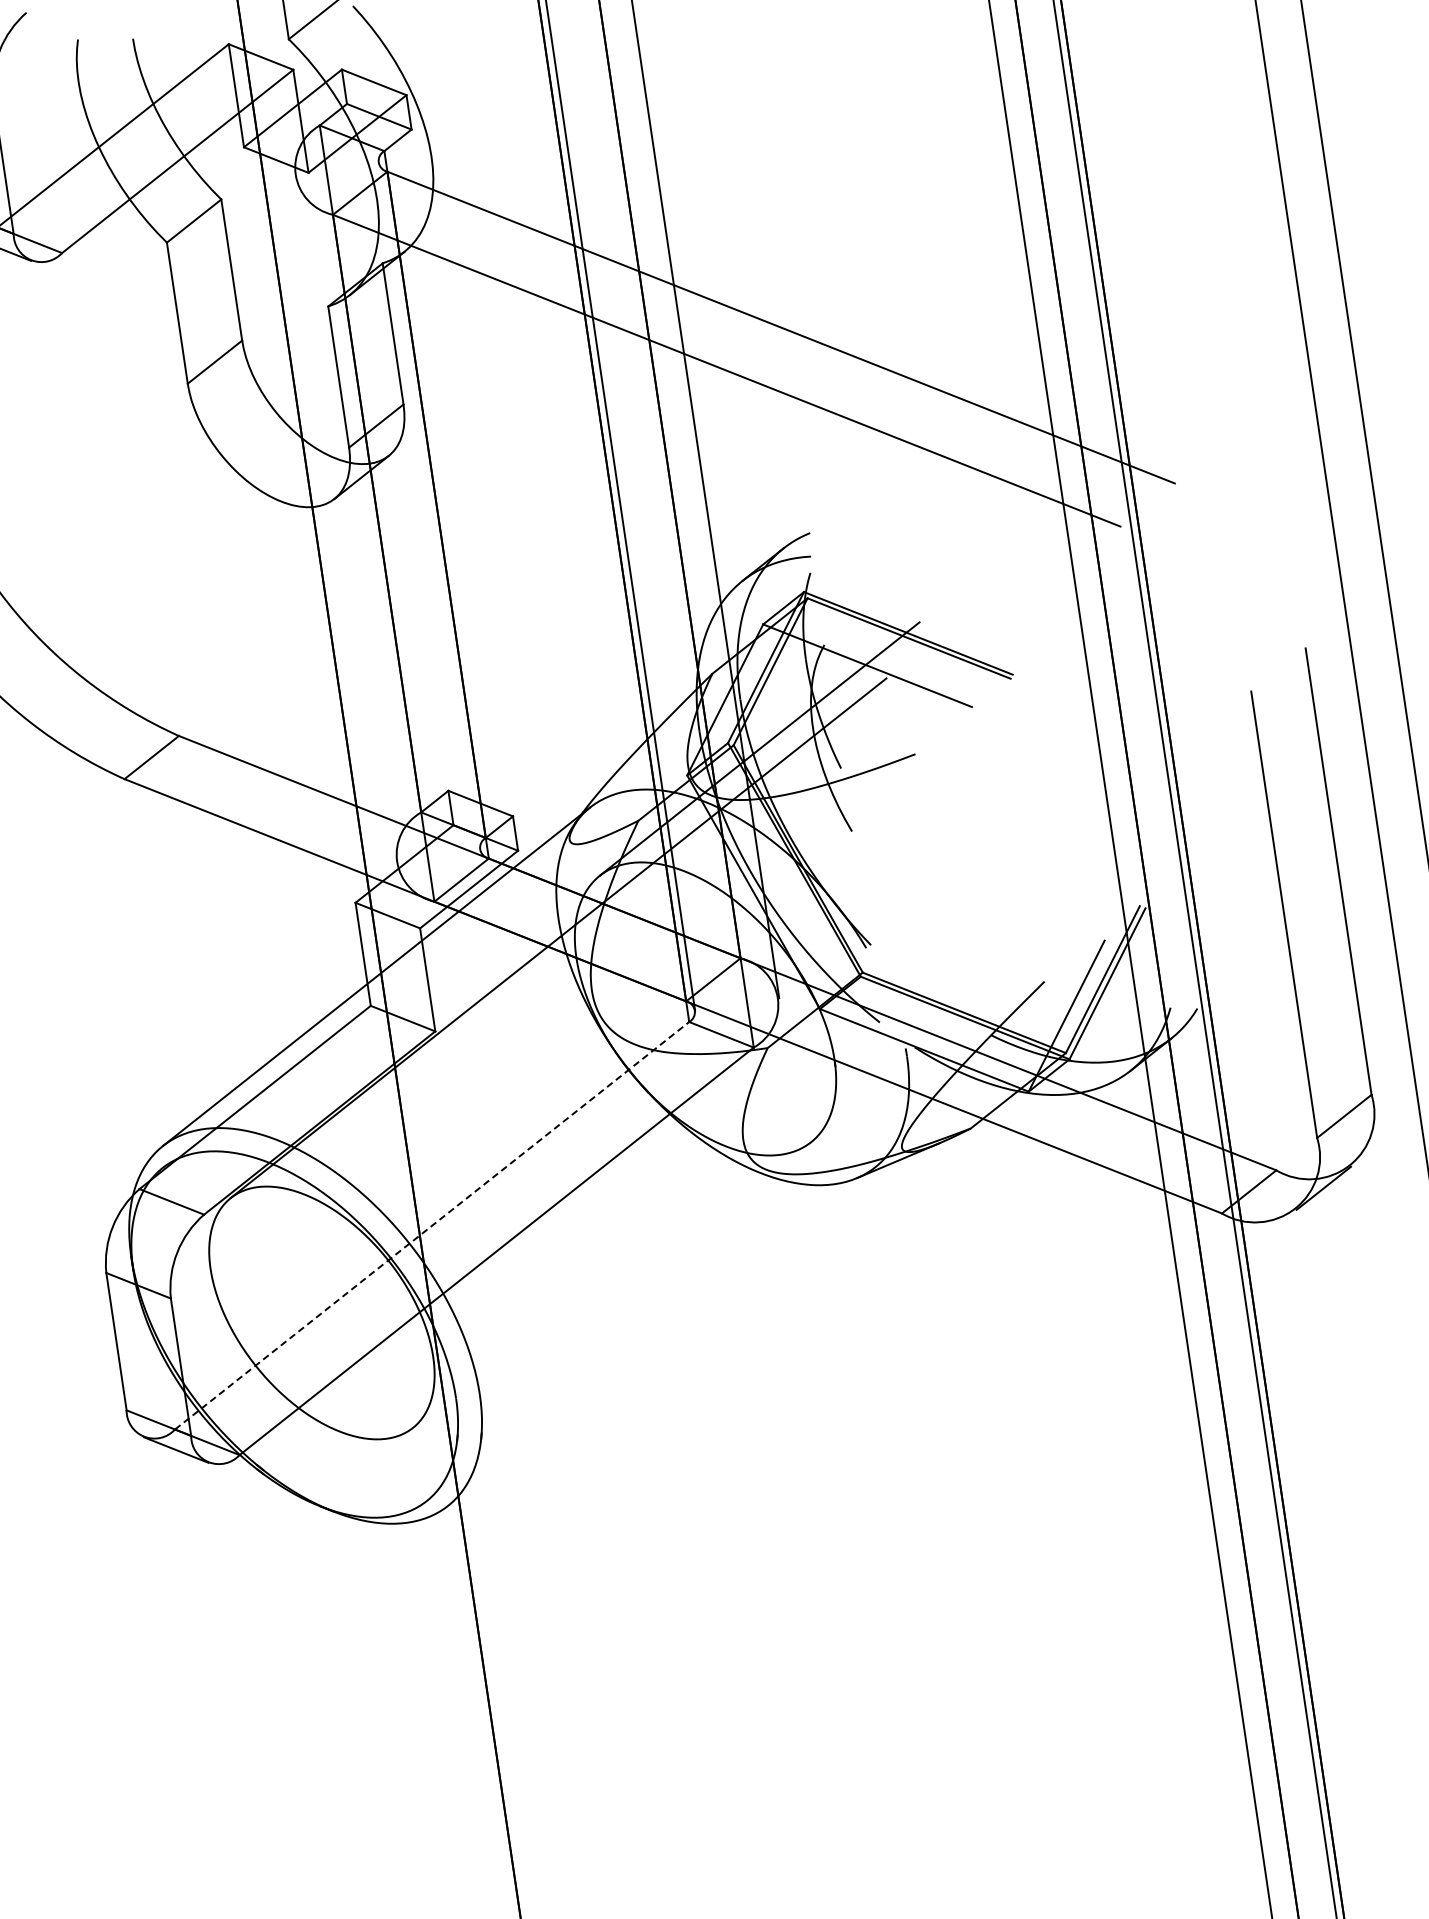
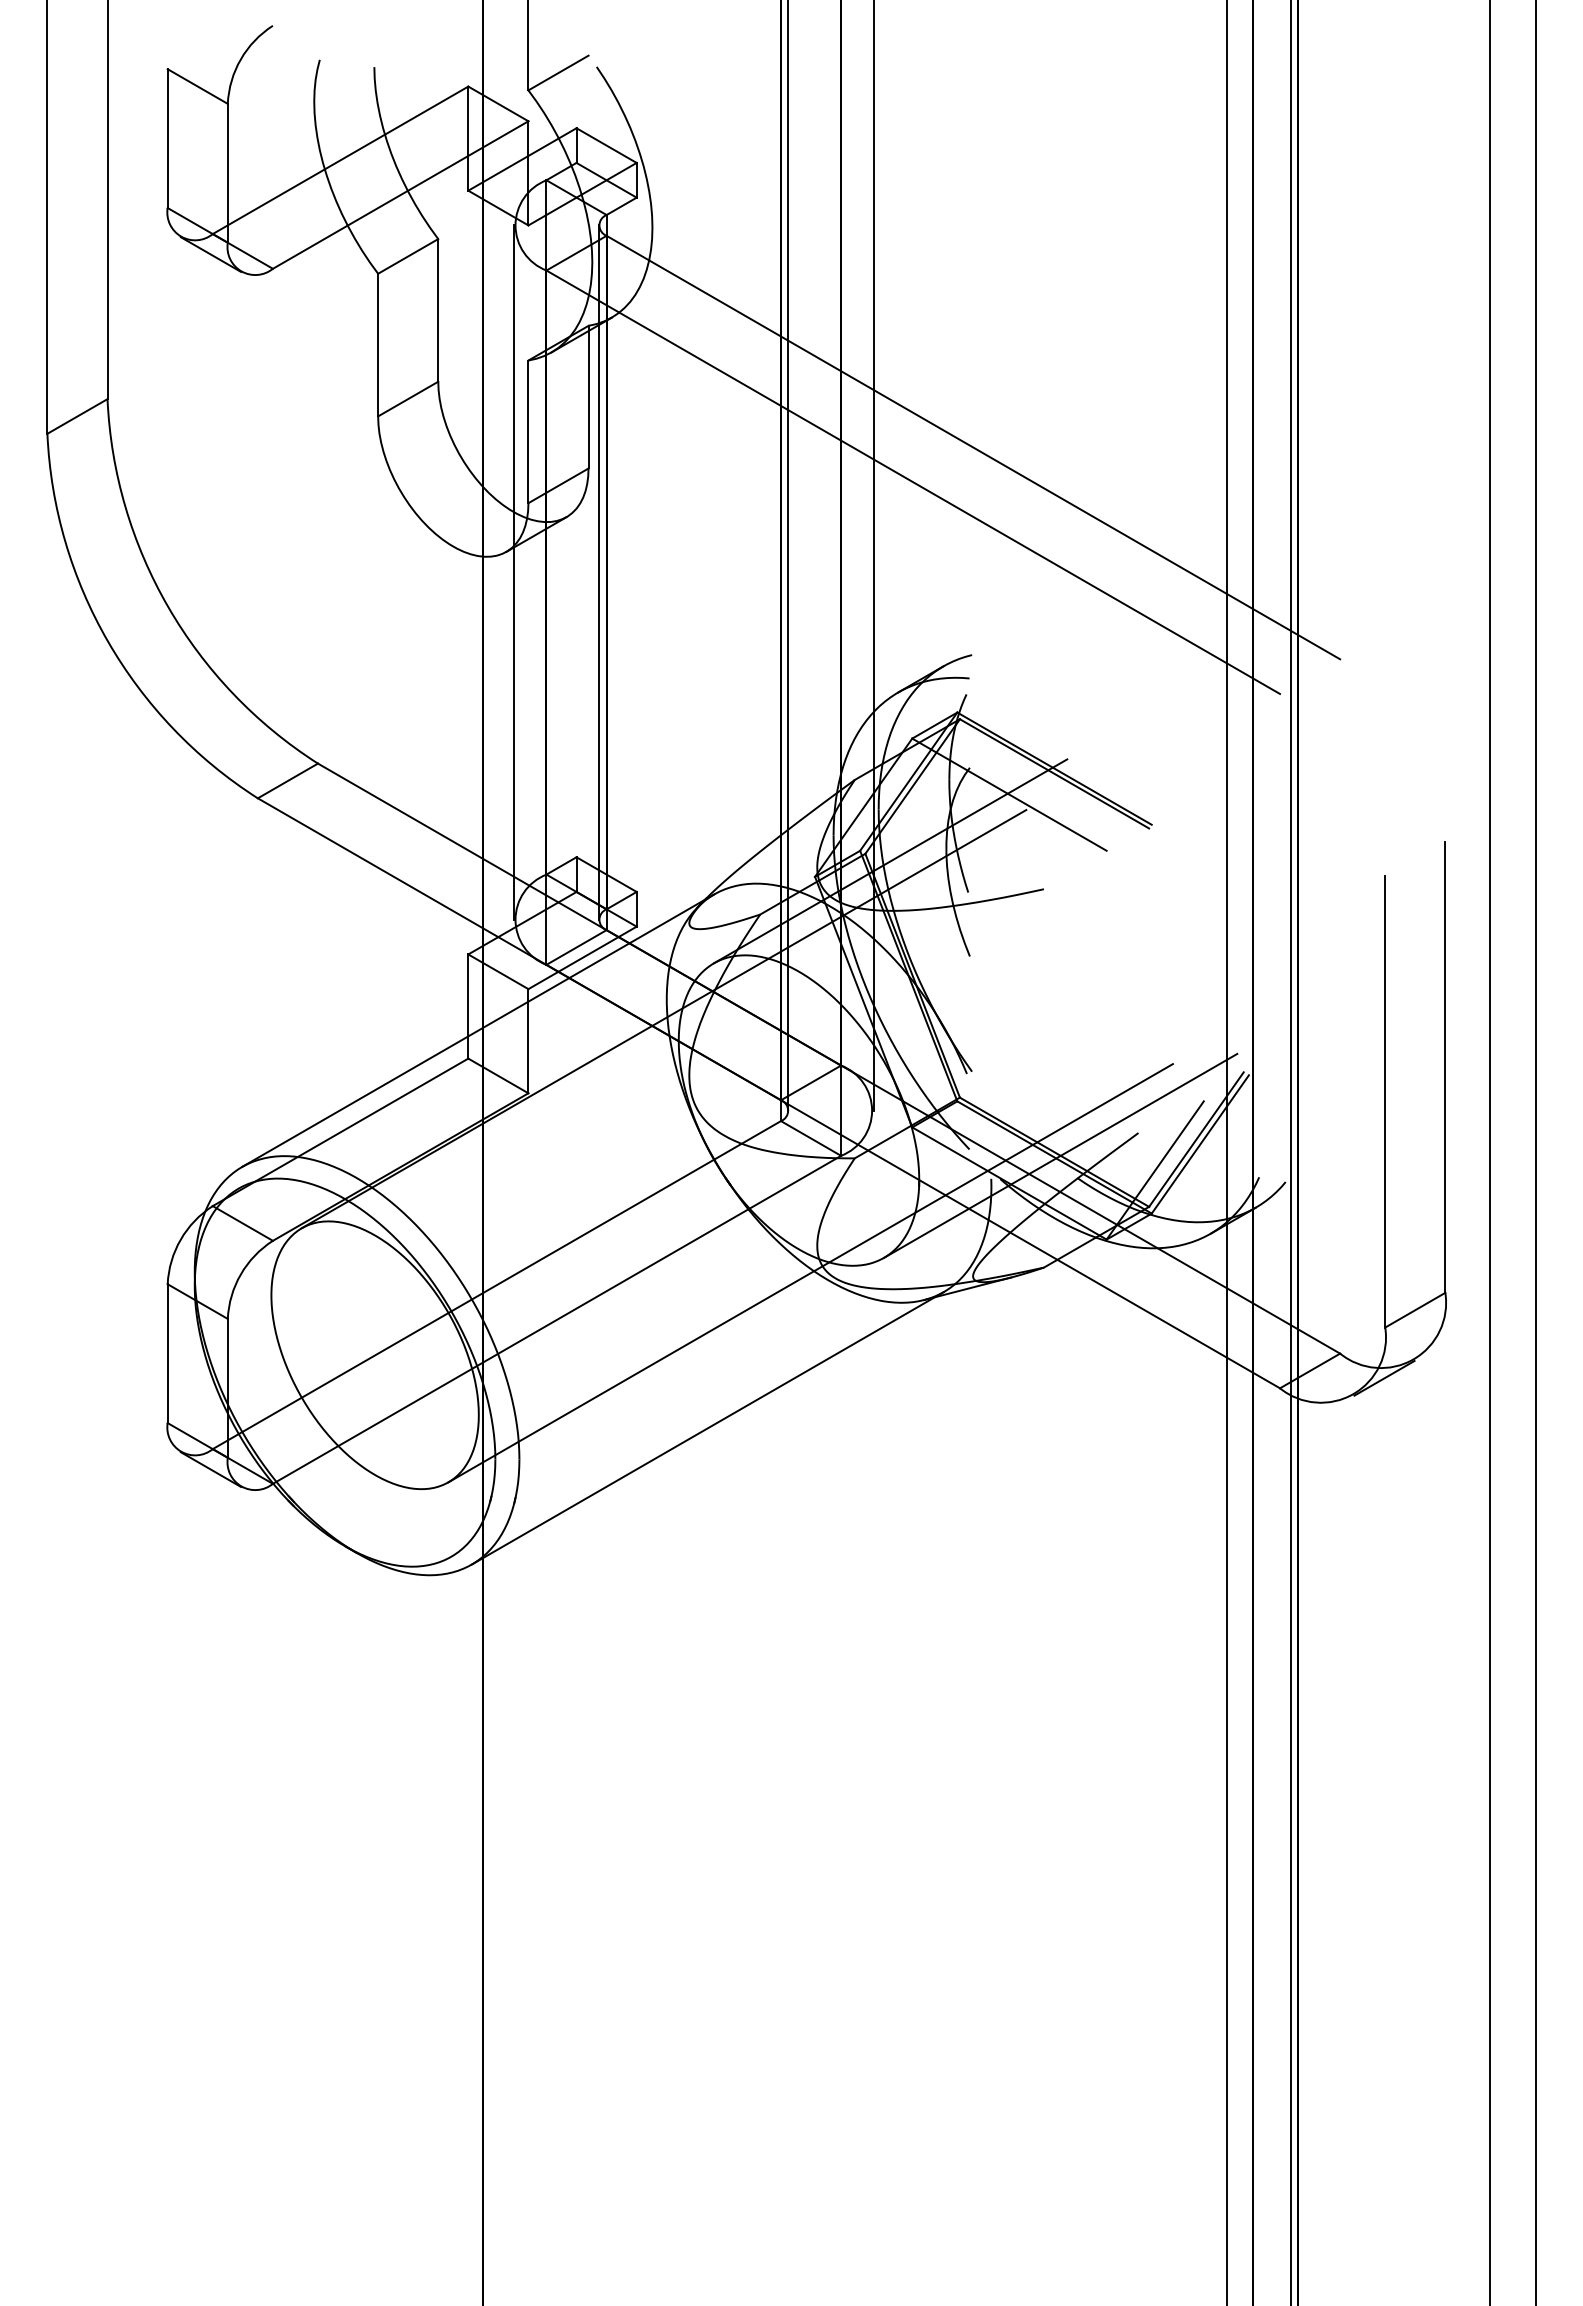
line: (429, 505) -> (599, 572), added
line: (345, 518) -> (514, 572), added
line: (970, 1015) -> (1060, 1155), added
line: (740, 1168) -> (810, 1273), added
line: (432, 1225) -> (497, 1284), dashed -> solid
line: (661, 1336) -> (707, 1428), added

